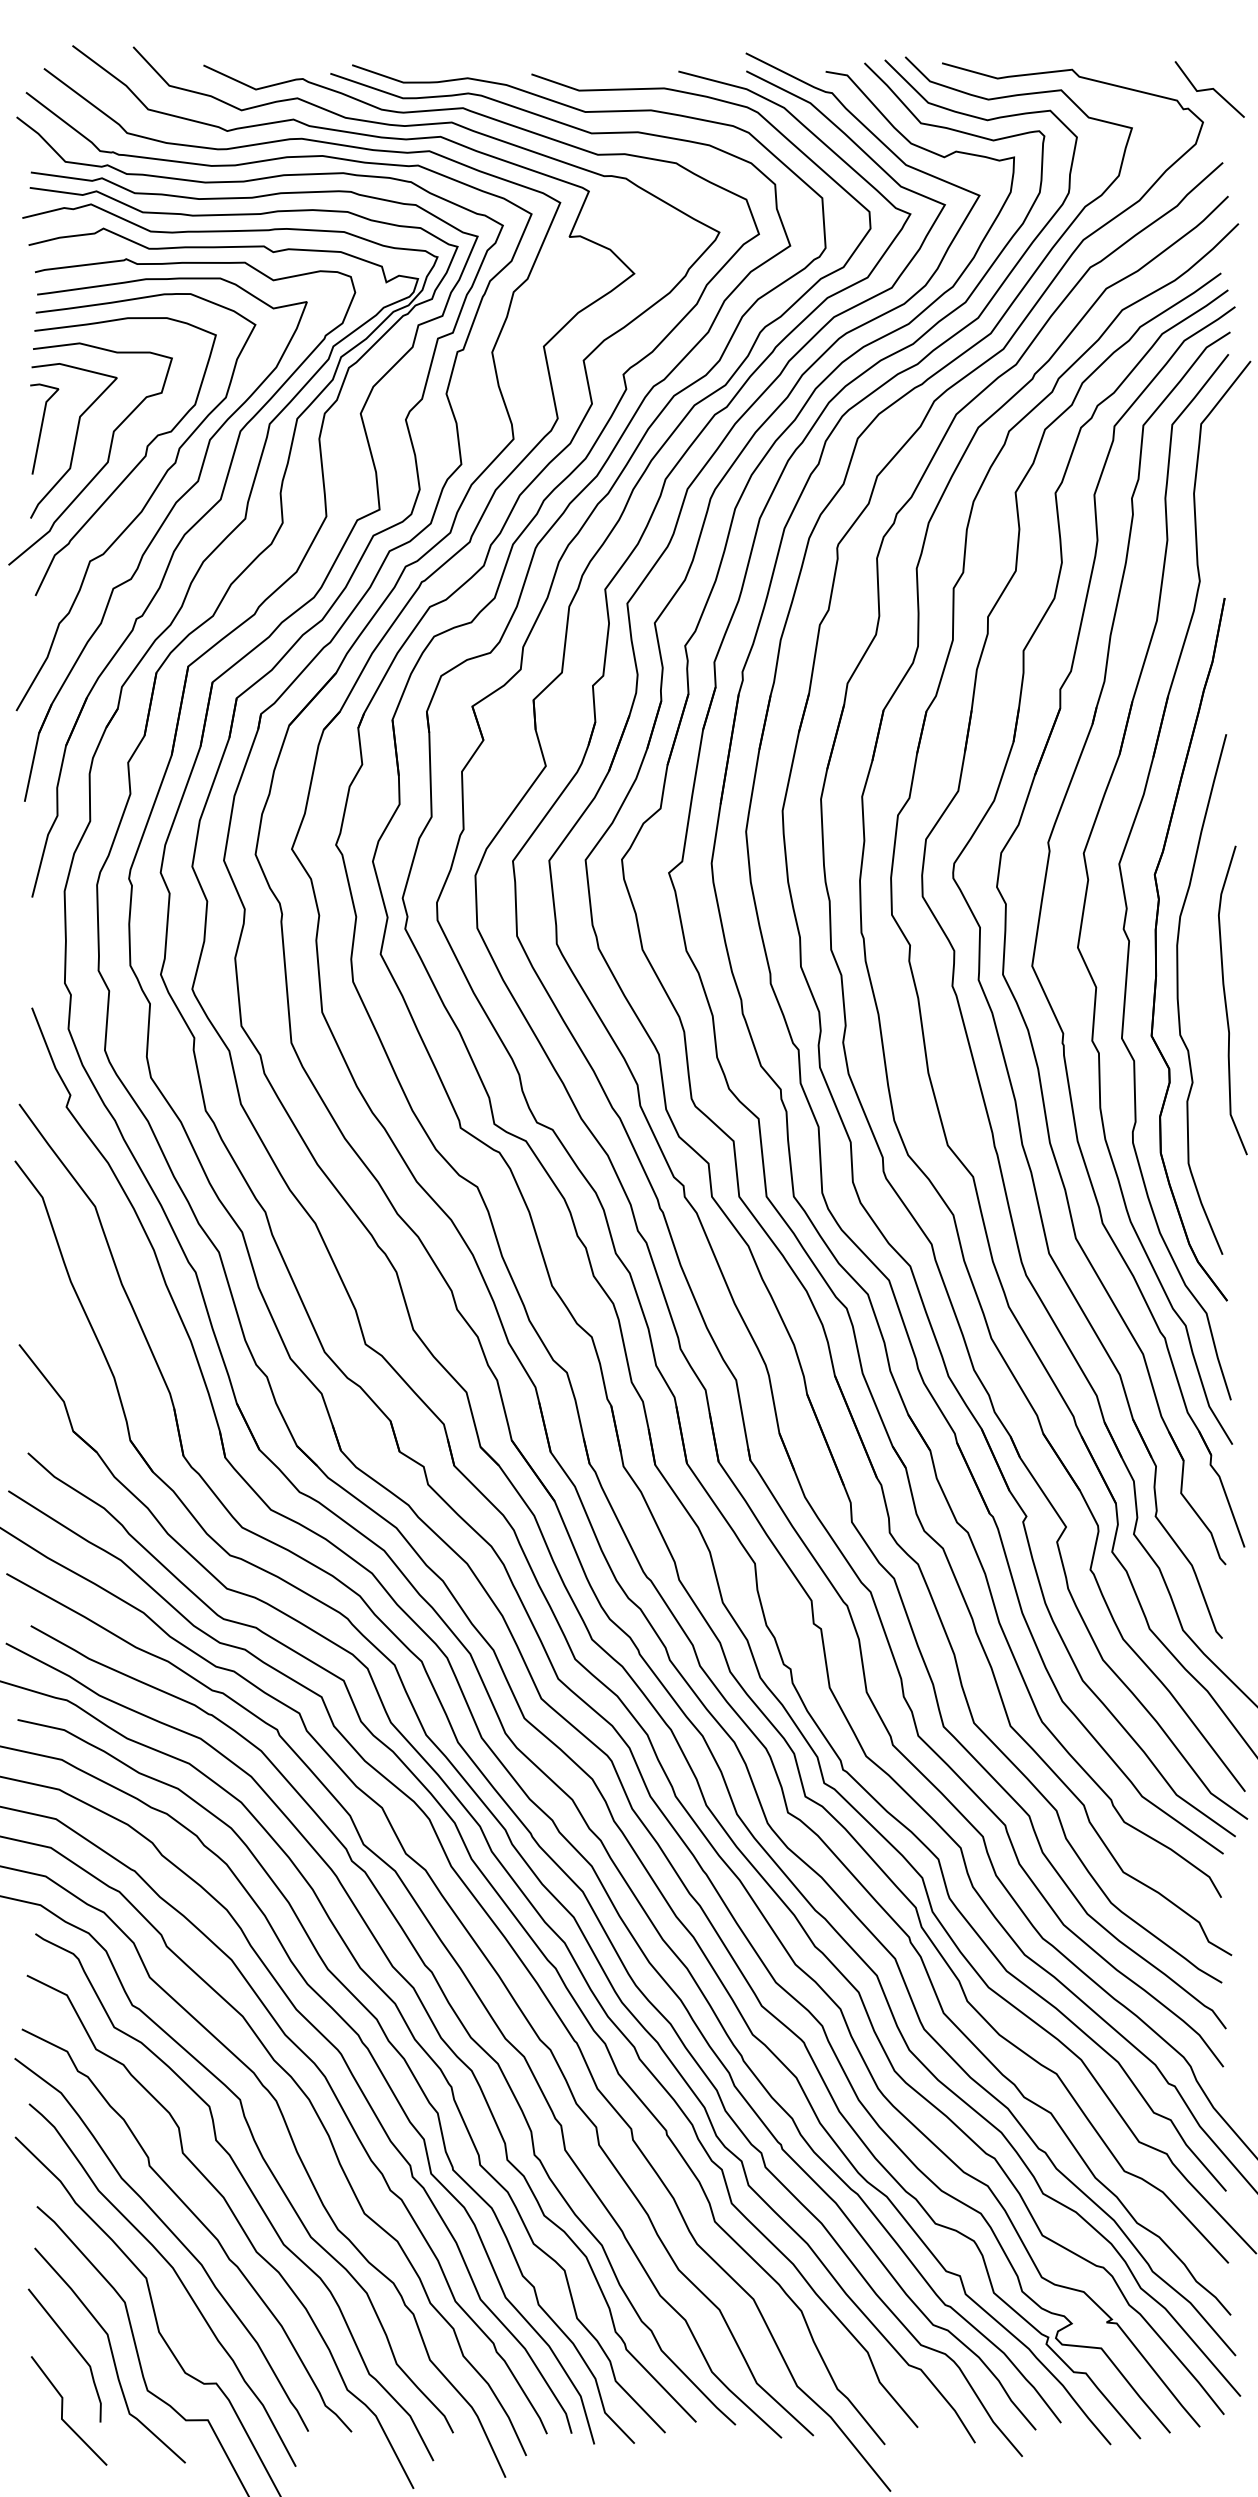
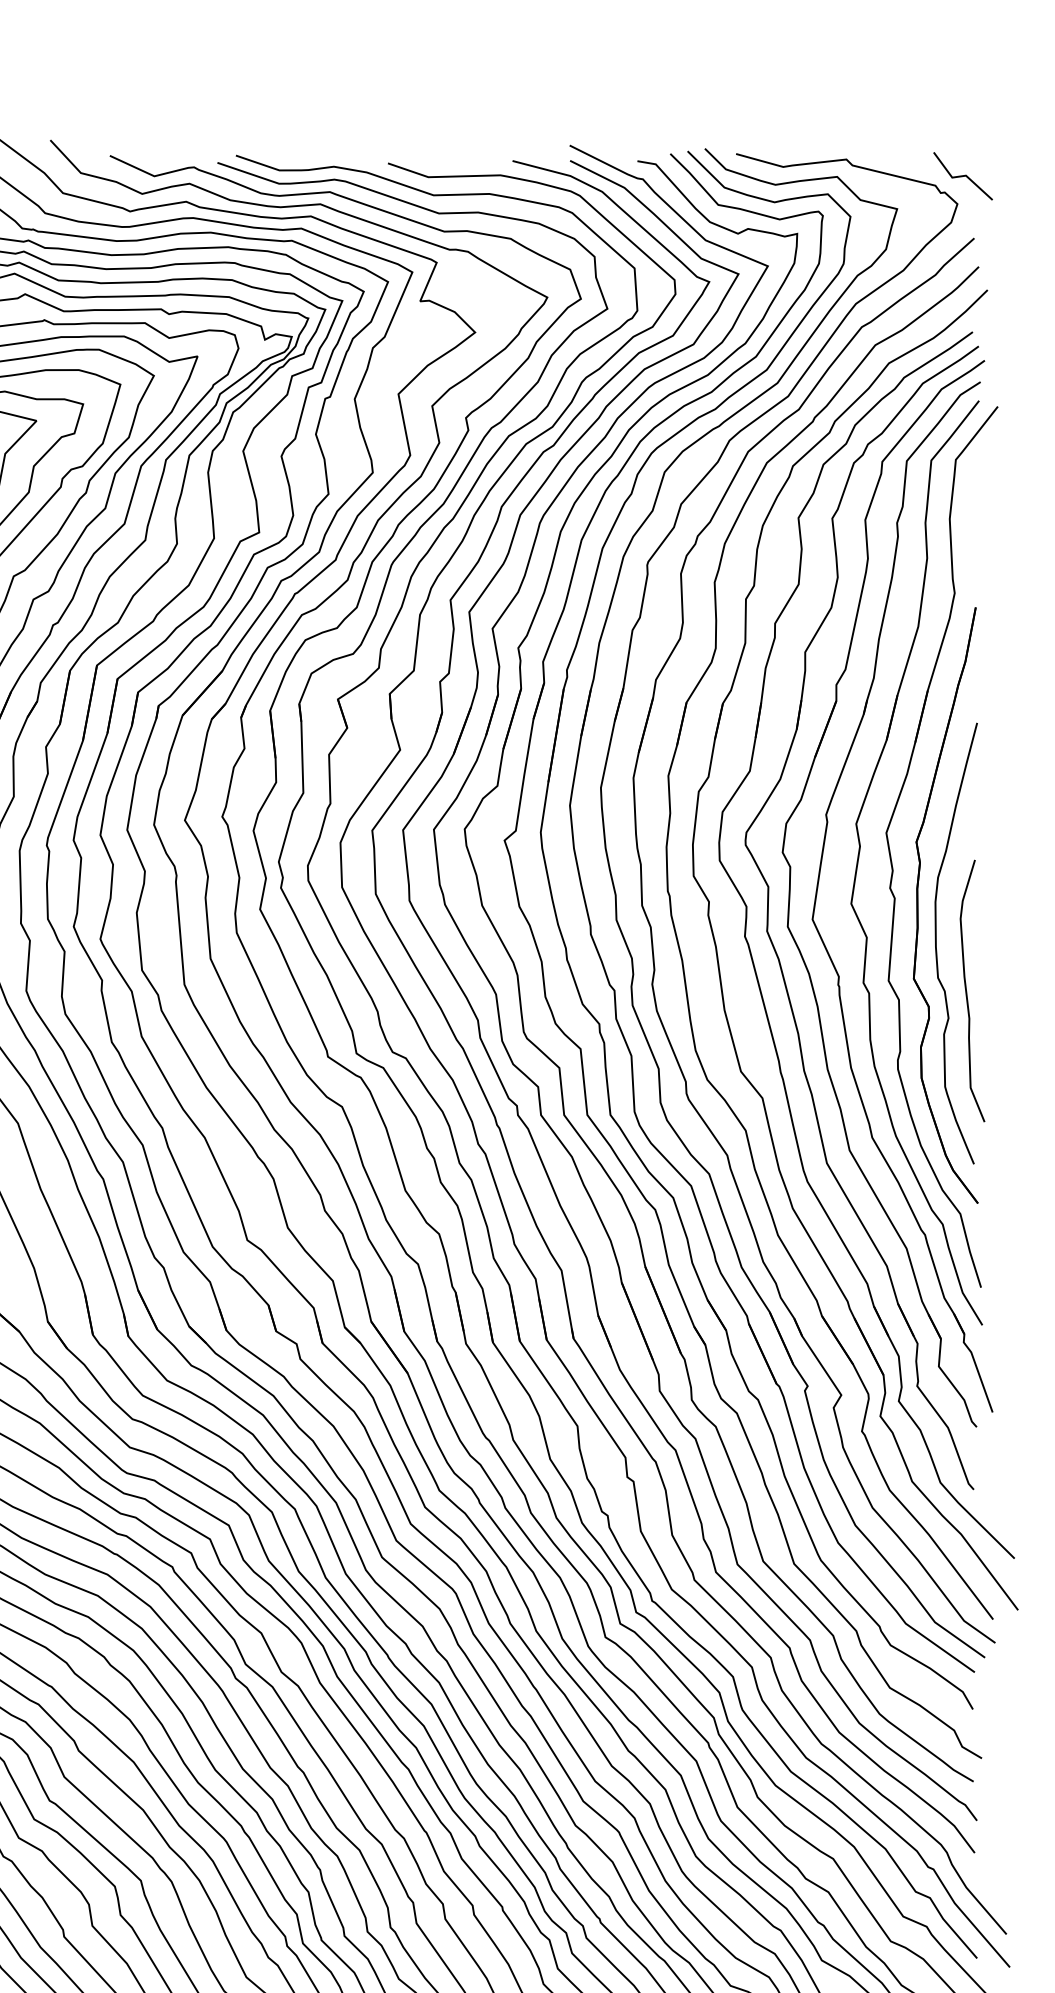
curve: (1226, 1000) -> (967, 991), moved

